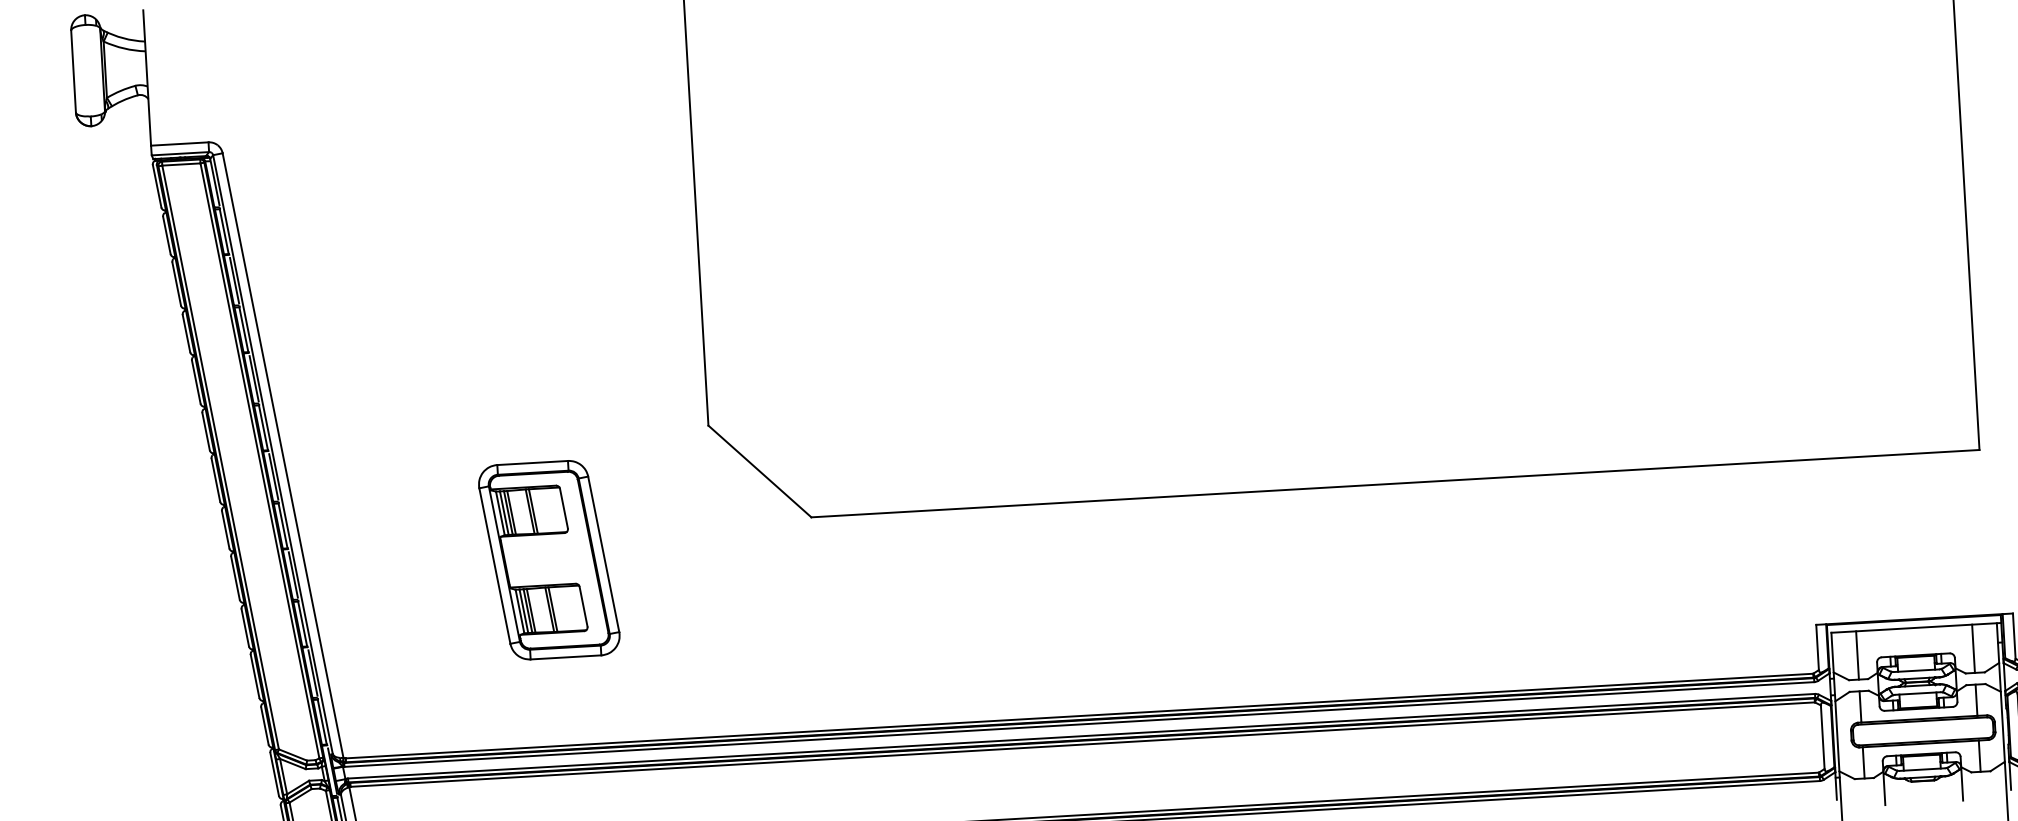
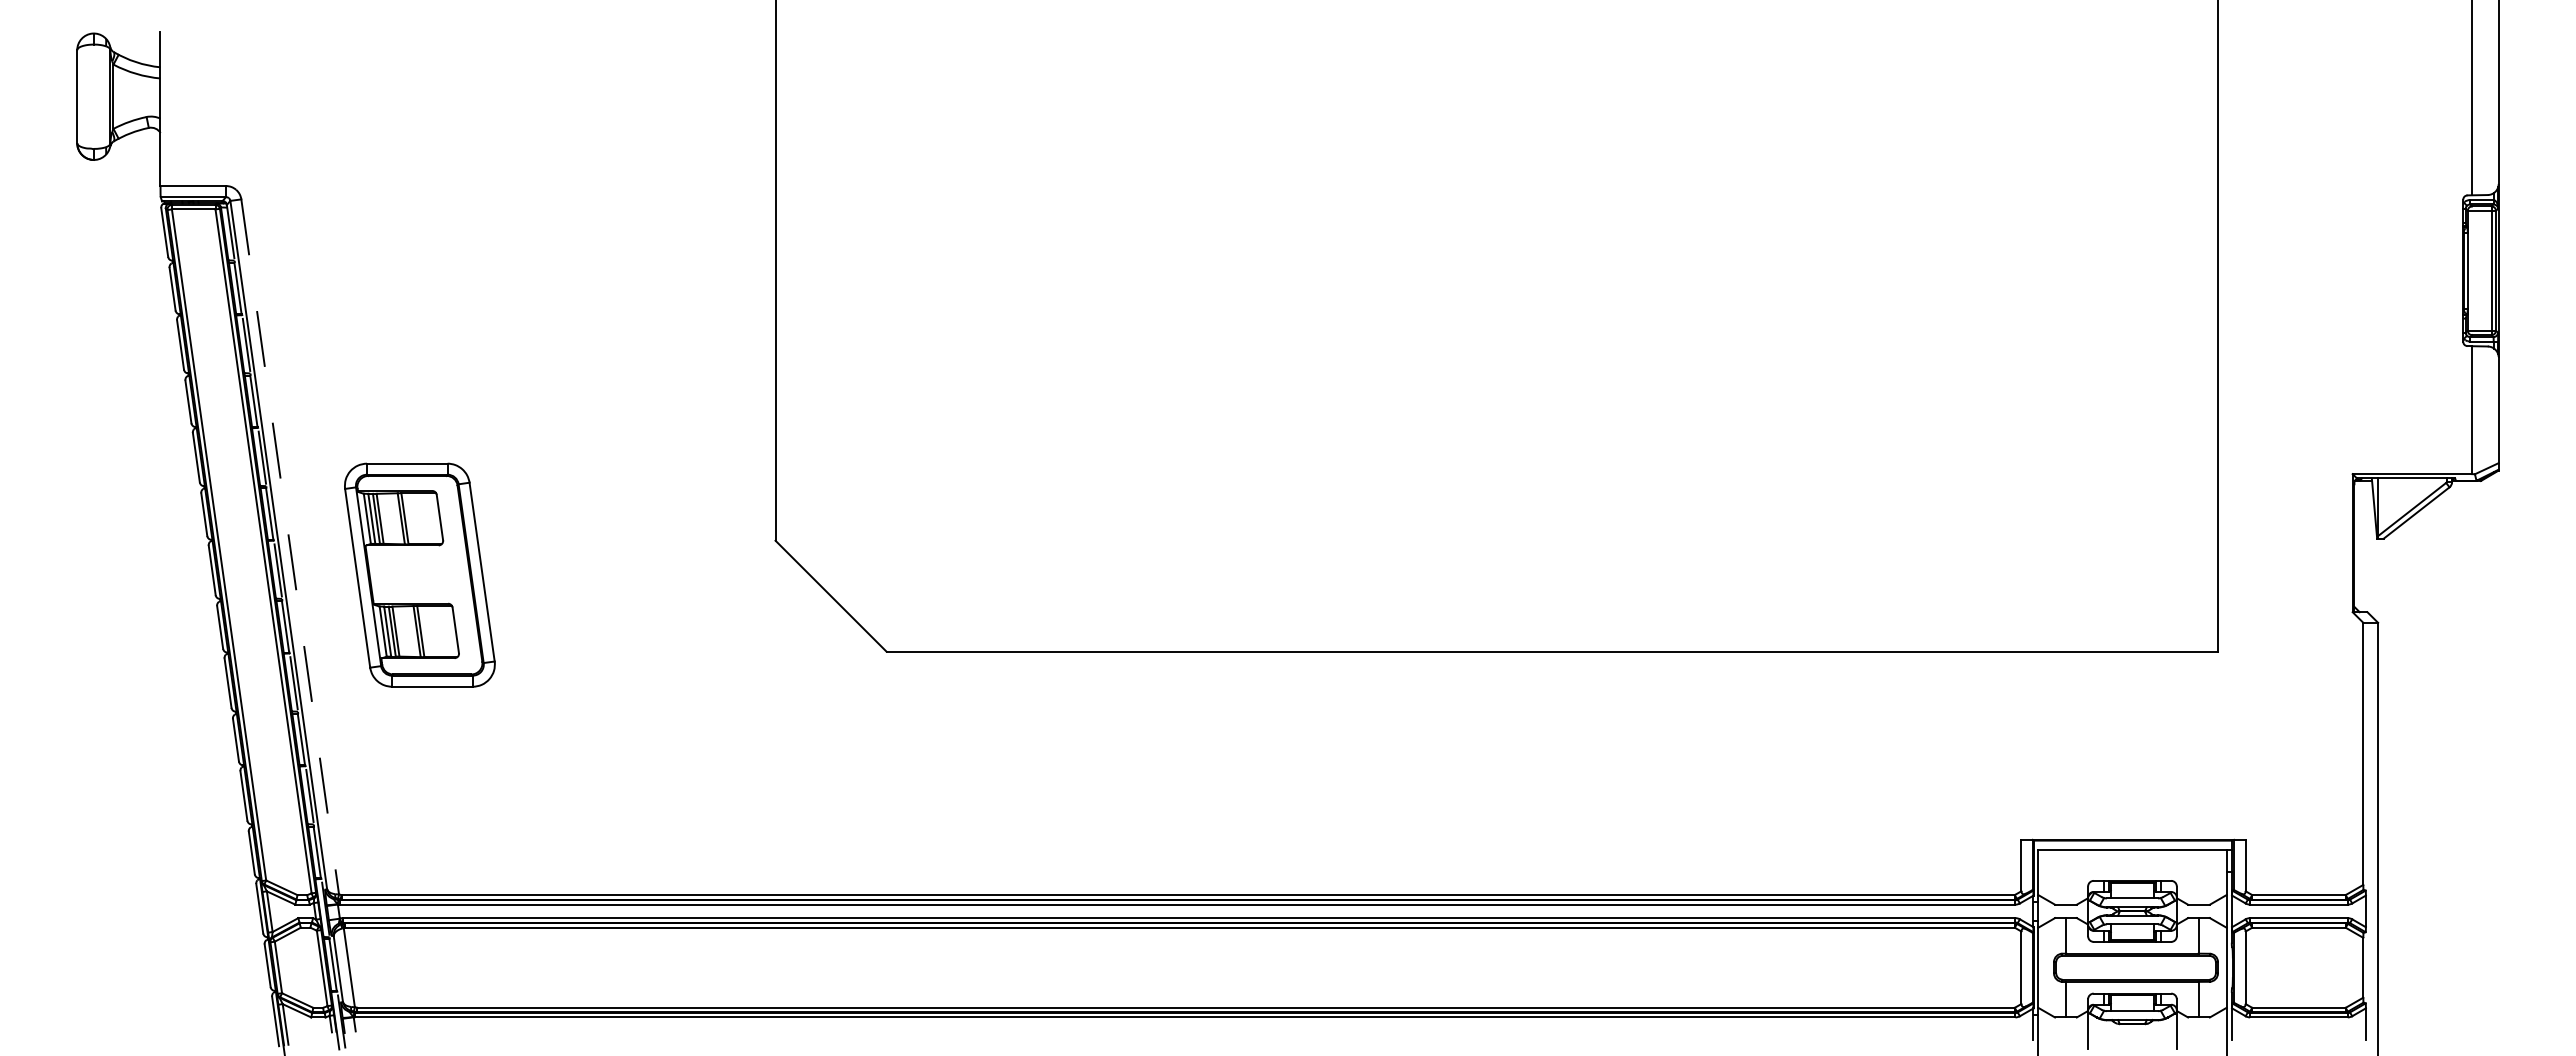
line: (283, 455) -> (290, 546), solid -> dashed
part: (548, 559) -> (419, 574), moved
line: (1973, 648) -> (2198, 876), removed
line: (1857, 654) -> (2066, 876), removed

